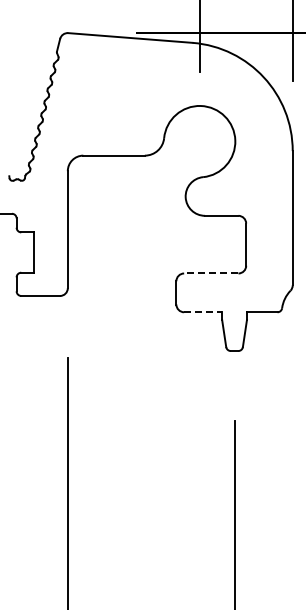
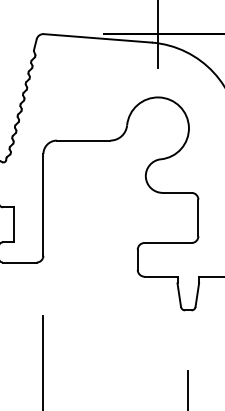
line: (210, 273) -> (167, 243), dashed -> solid
line: (203, 312) -> (161, 276), dashed -> solid

